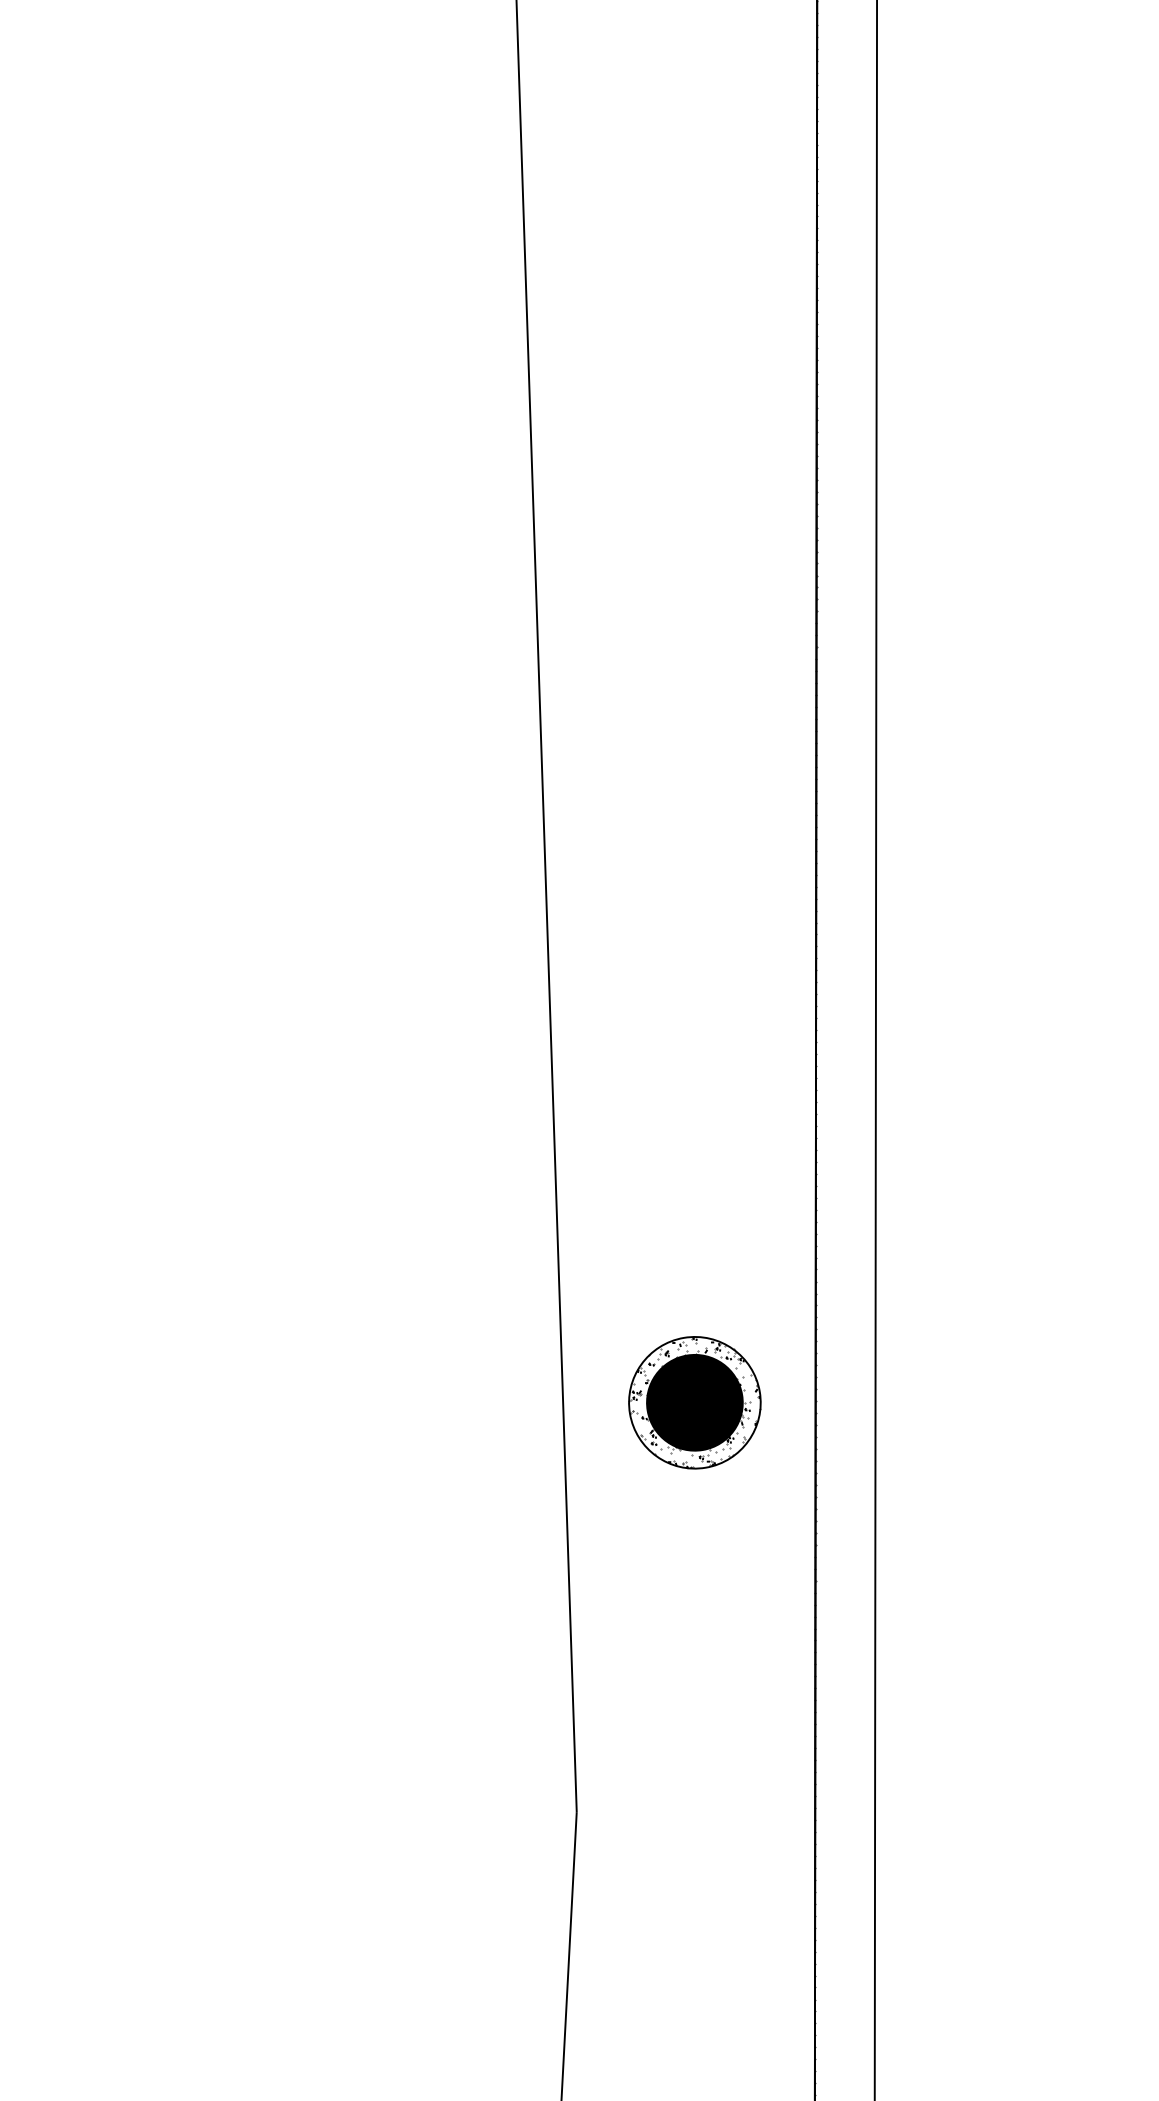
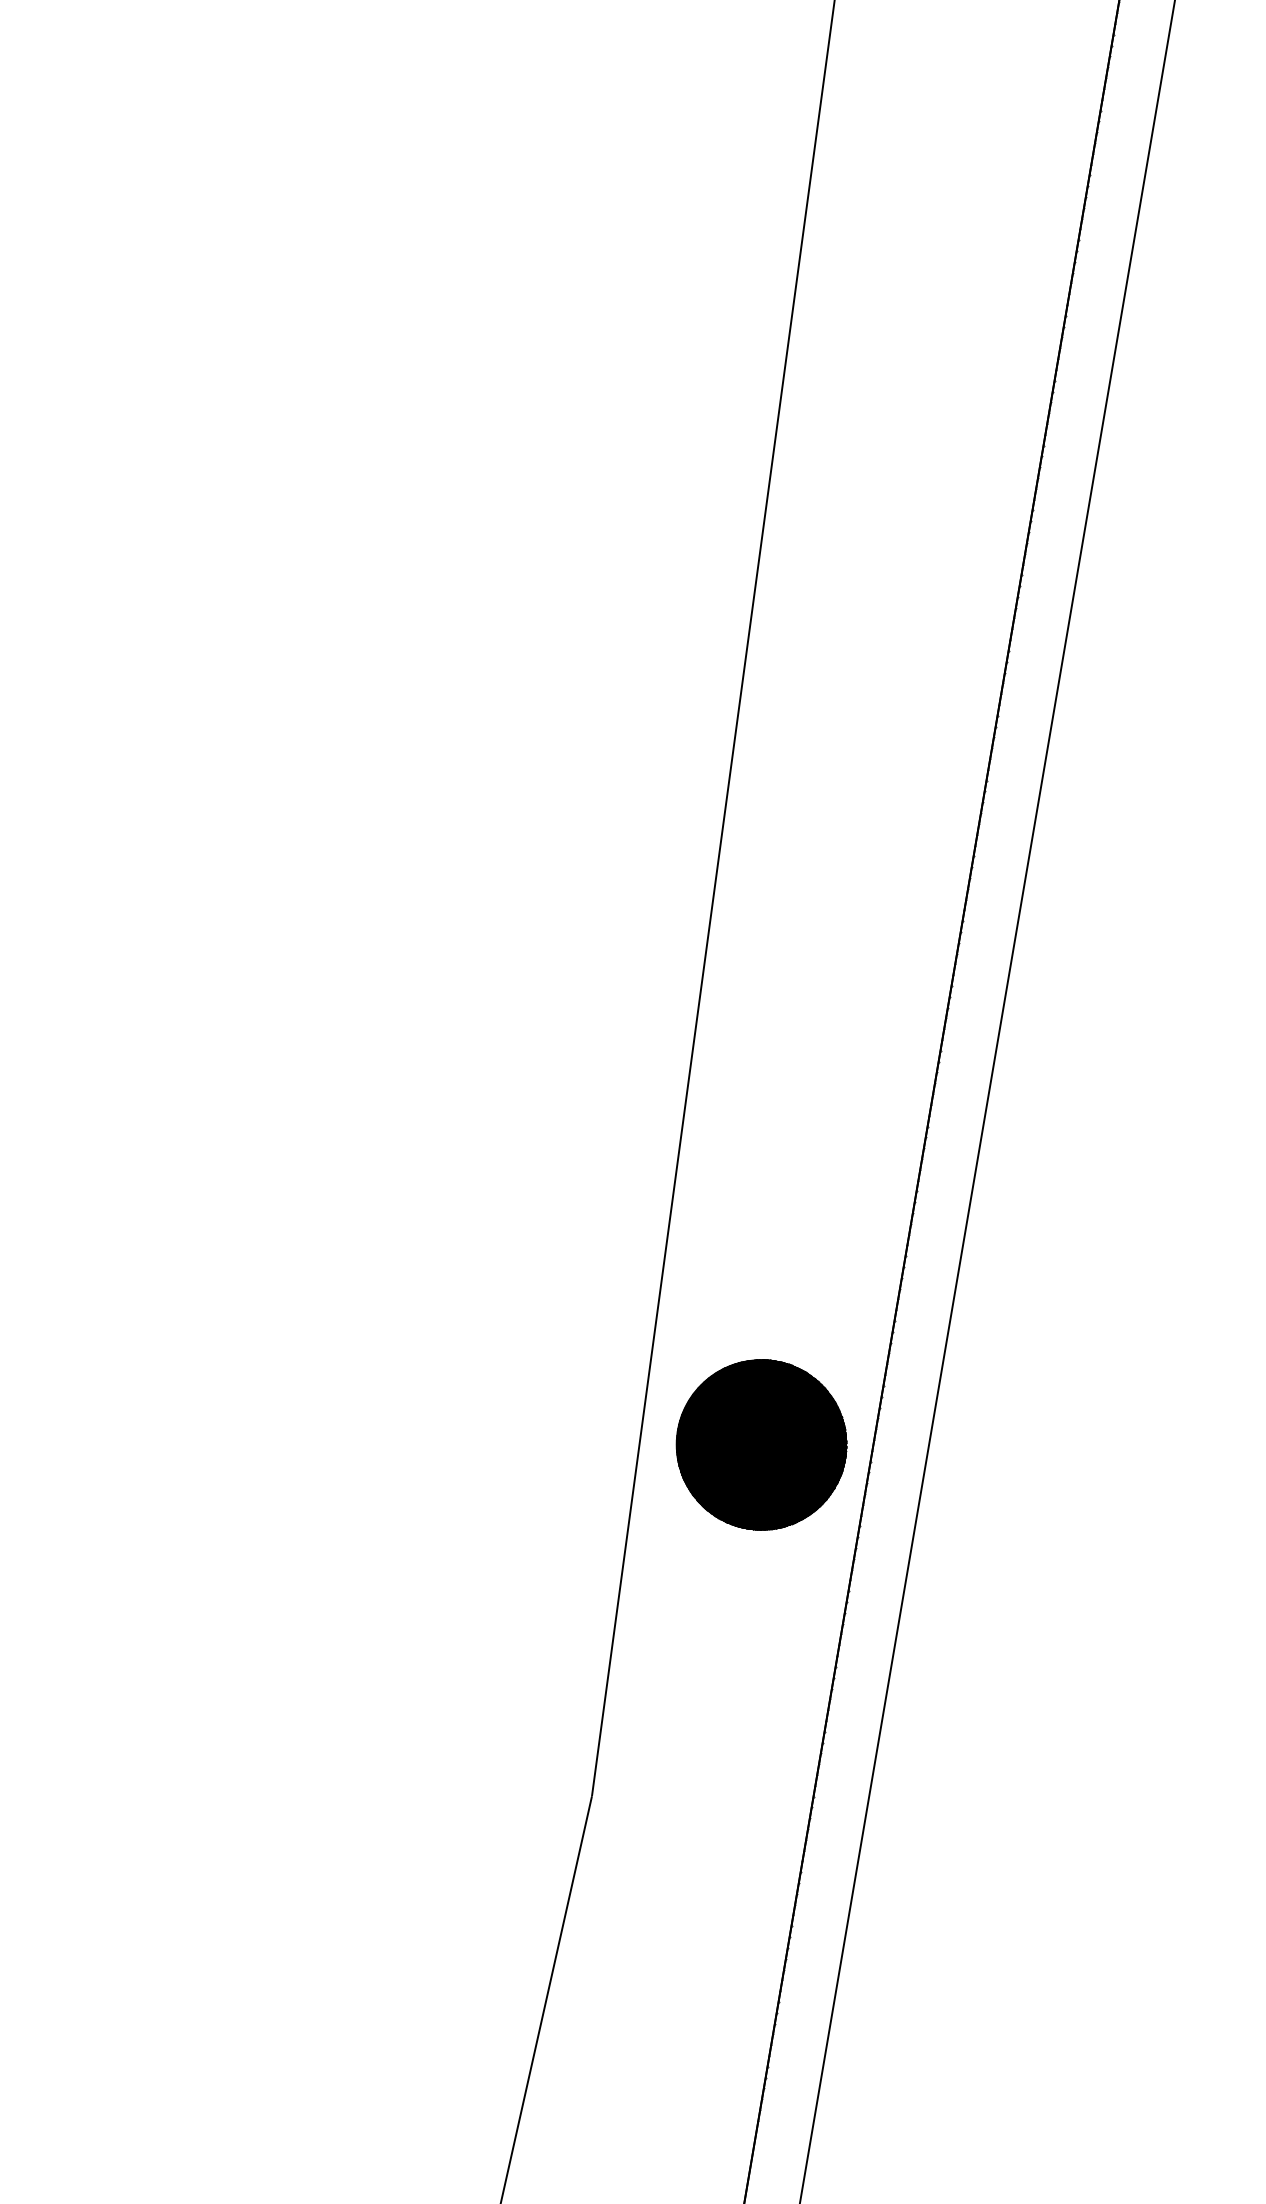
part: (695, 1402) -> (761, 1444), size x1.4

